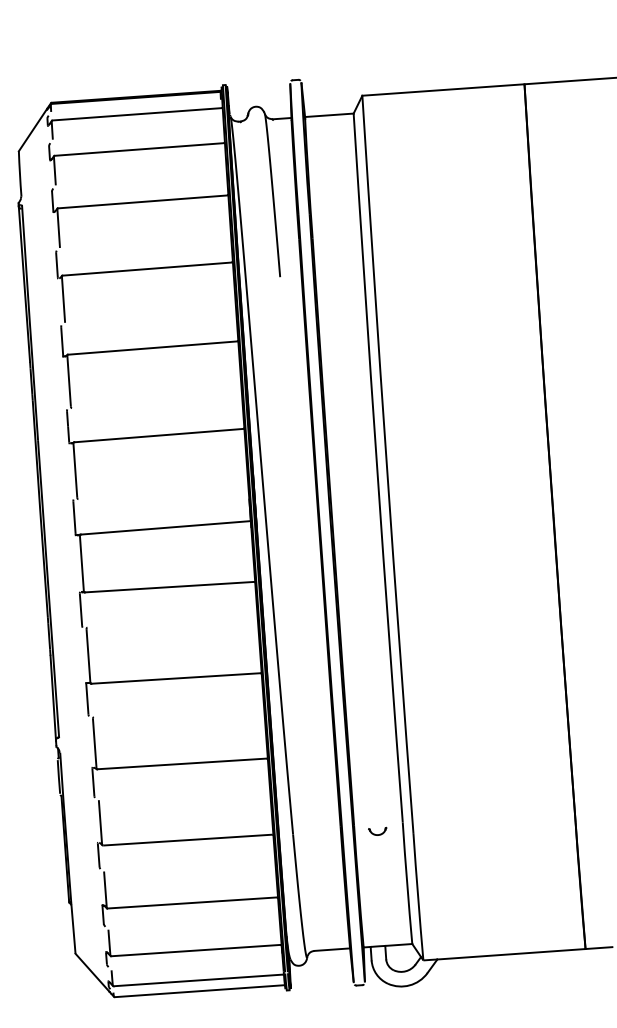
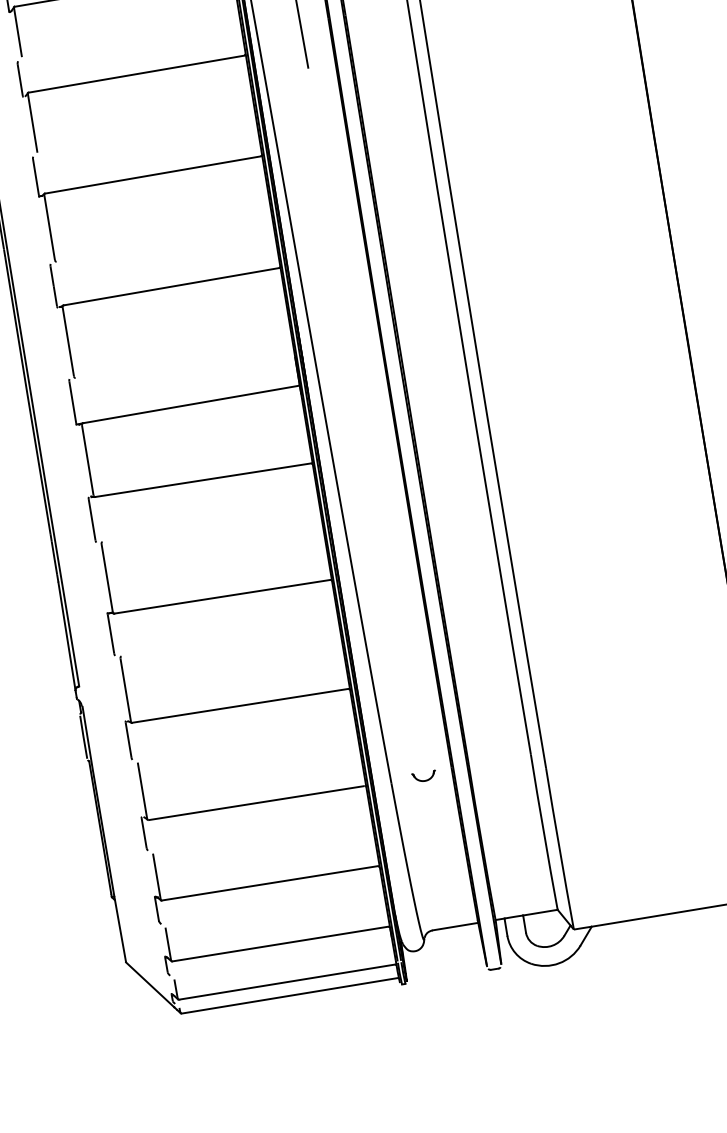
part: (377, 830) -> (423, 775), moved

